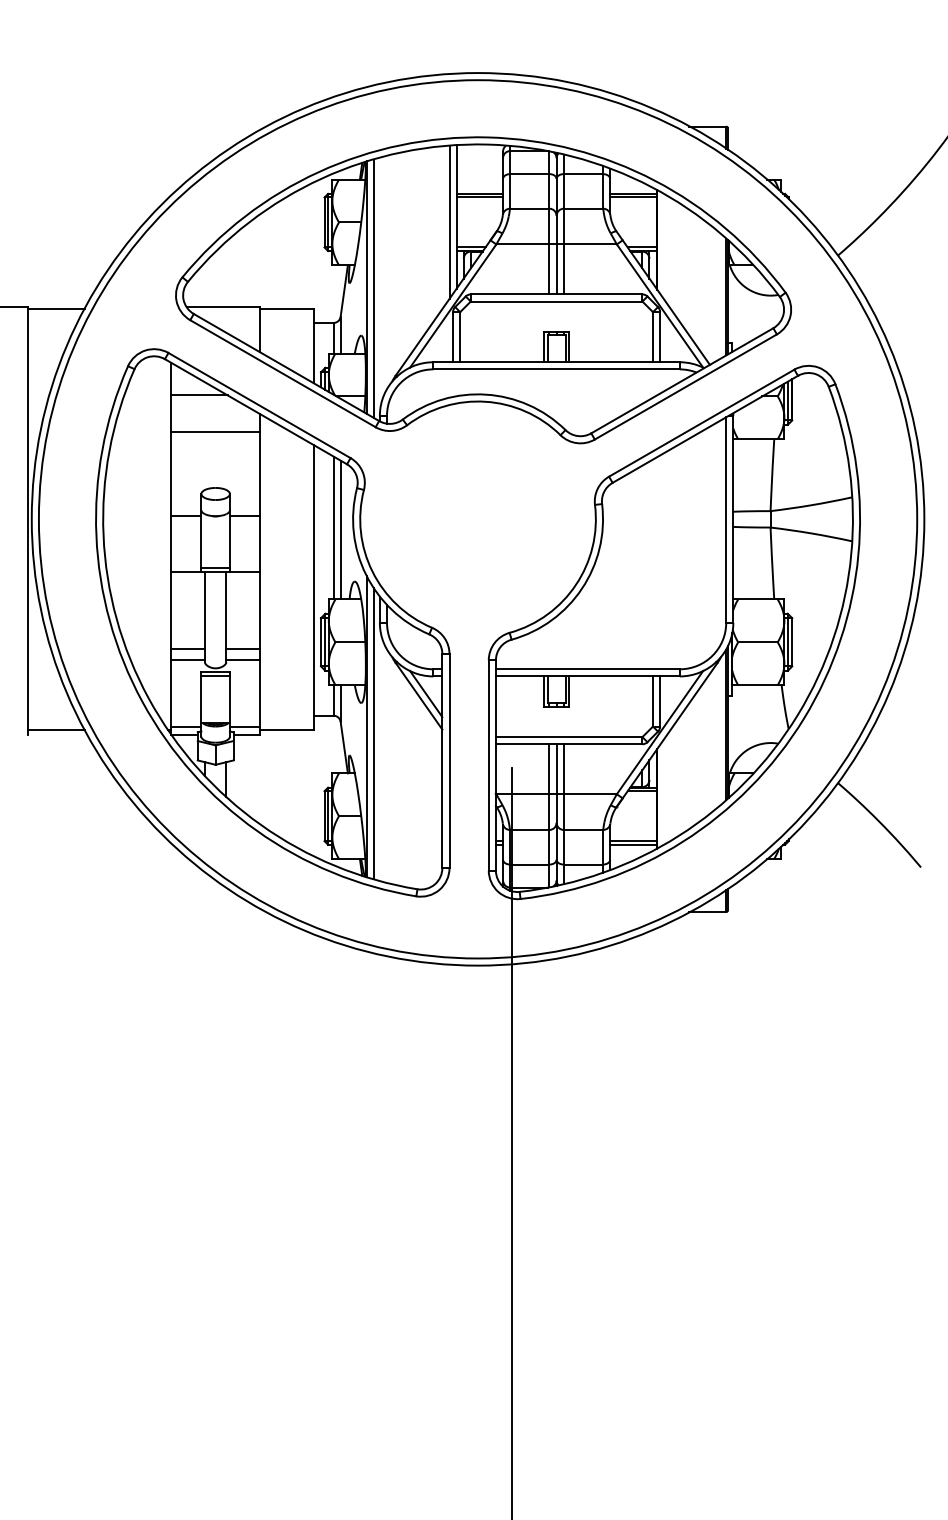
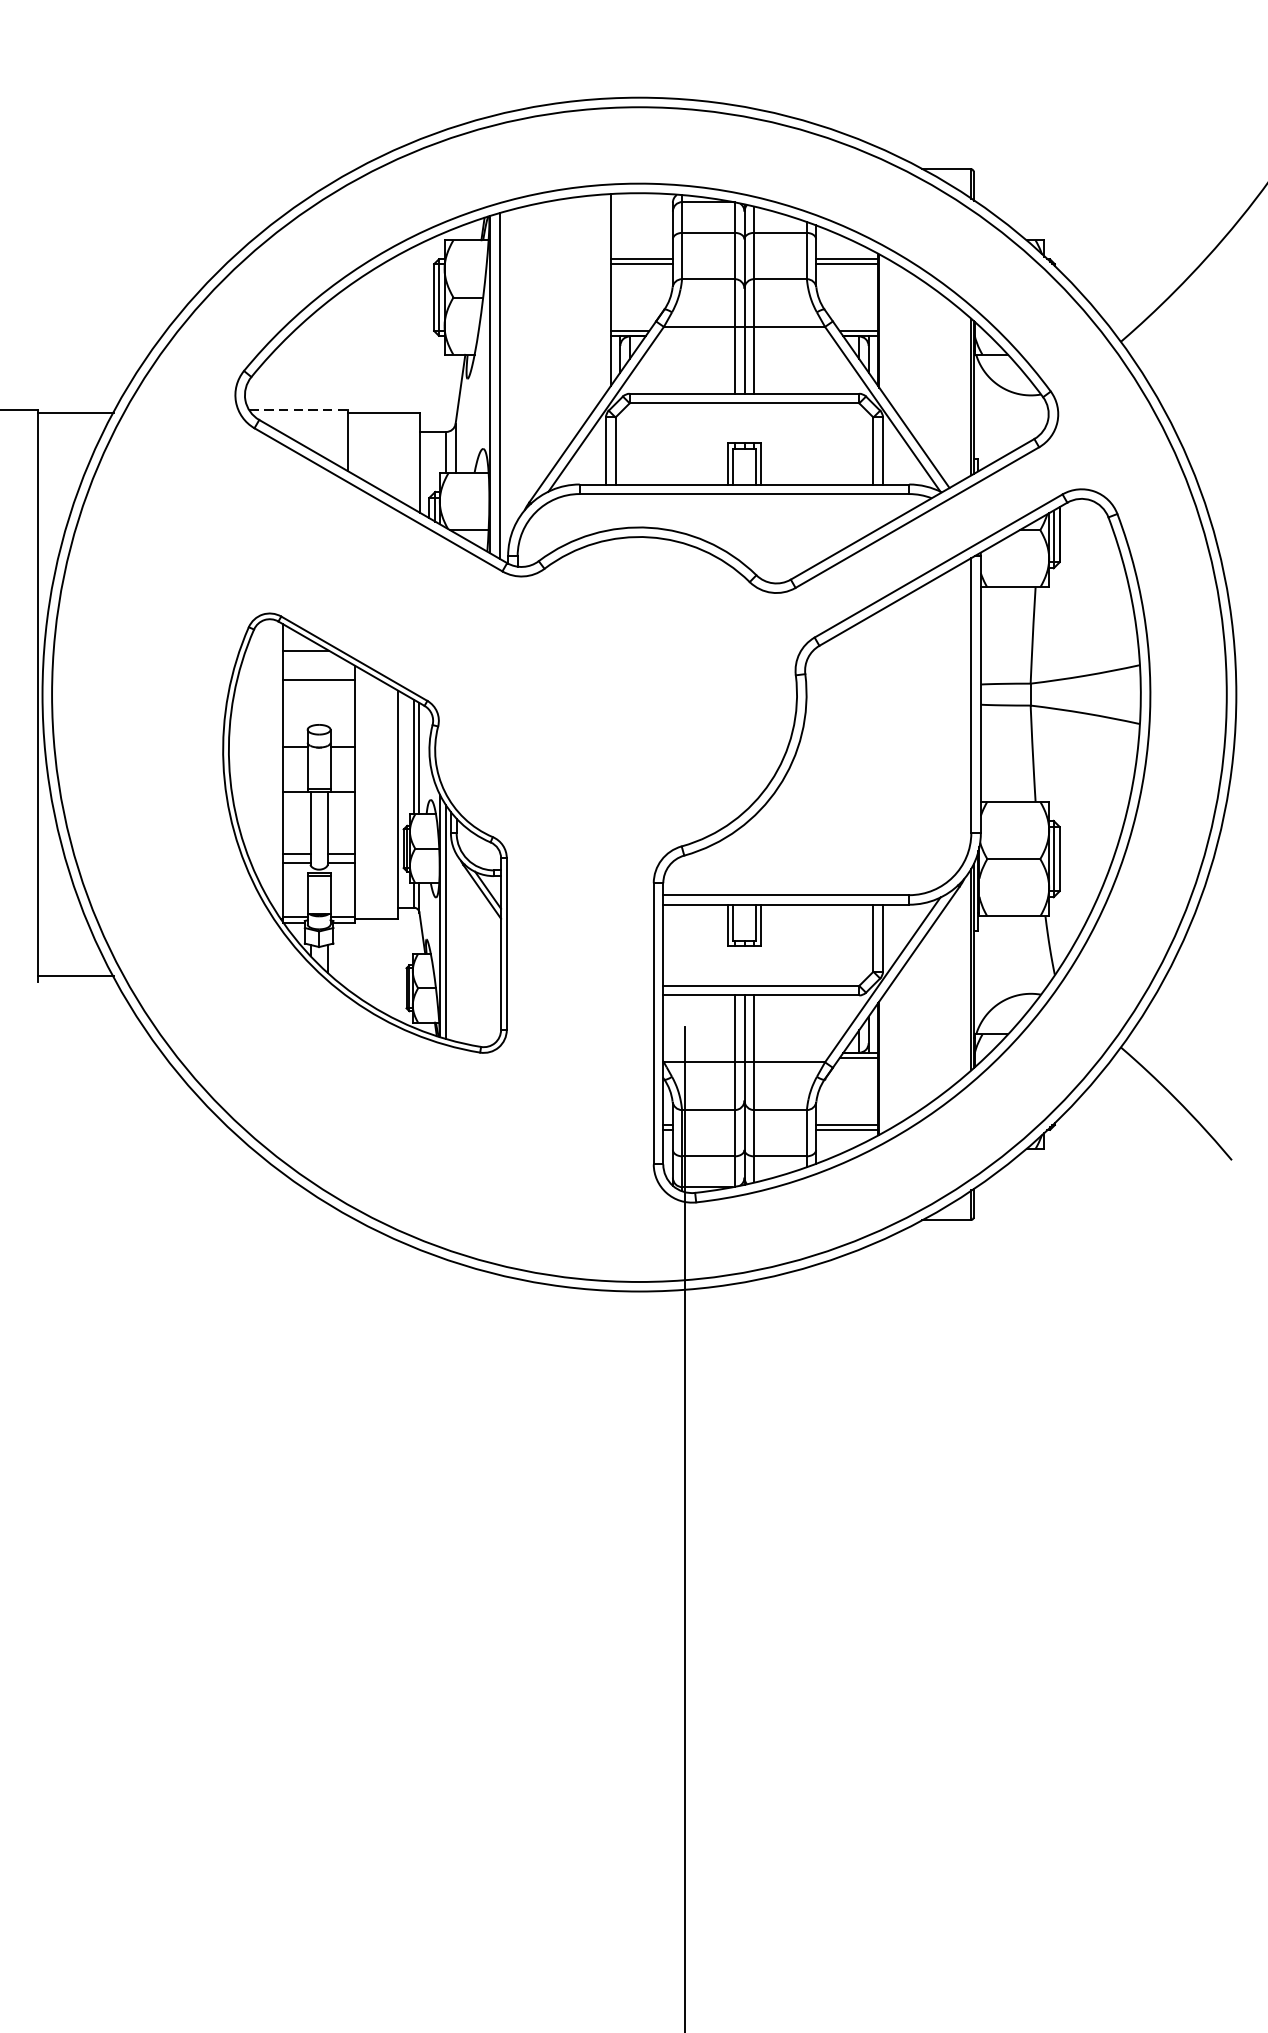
line: (449, 221) -> (601, 296), removed
line: (223, 306) -> (298, 409), solid -> dashed
part: (272, 622) -> (364, 832), size x0.6

